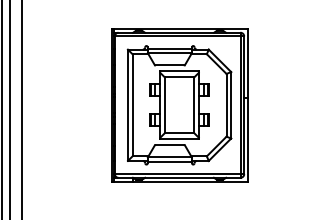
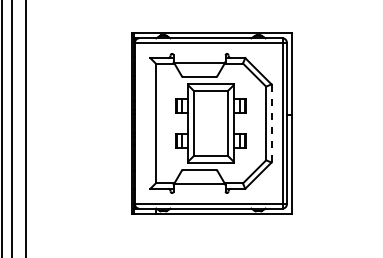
line: (169, 49) -> (199, 57), removed
line: (128, 105) -> (150, 123), removed
line: (231, 105) -> (271, 123), solid -> dashed
line: (169, 161) -> (199, 189), removed

